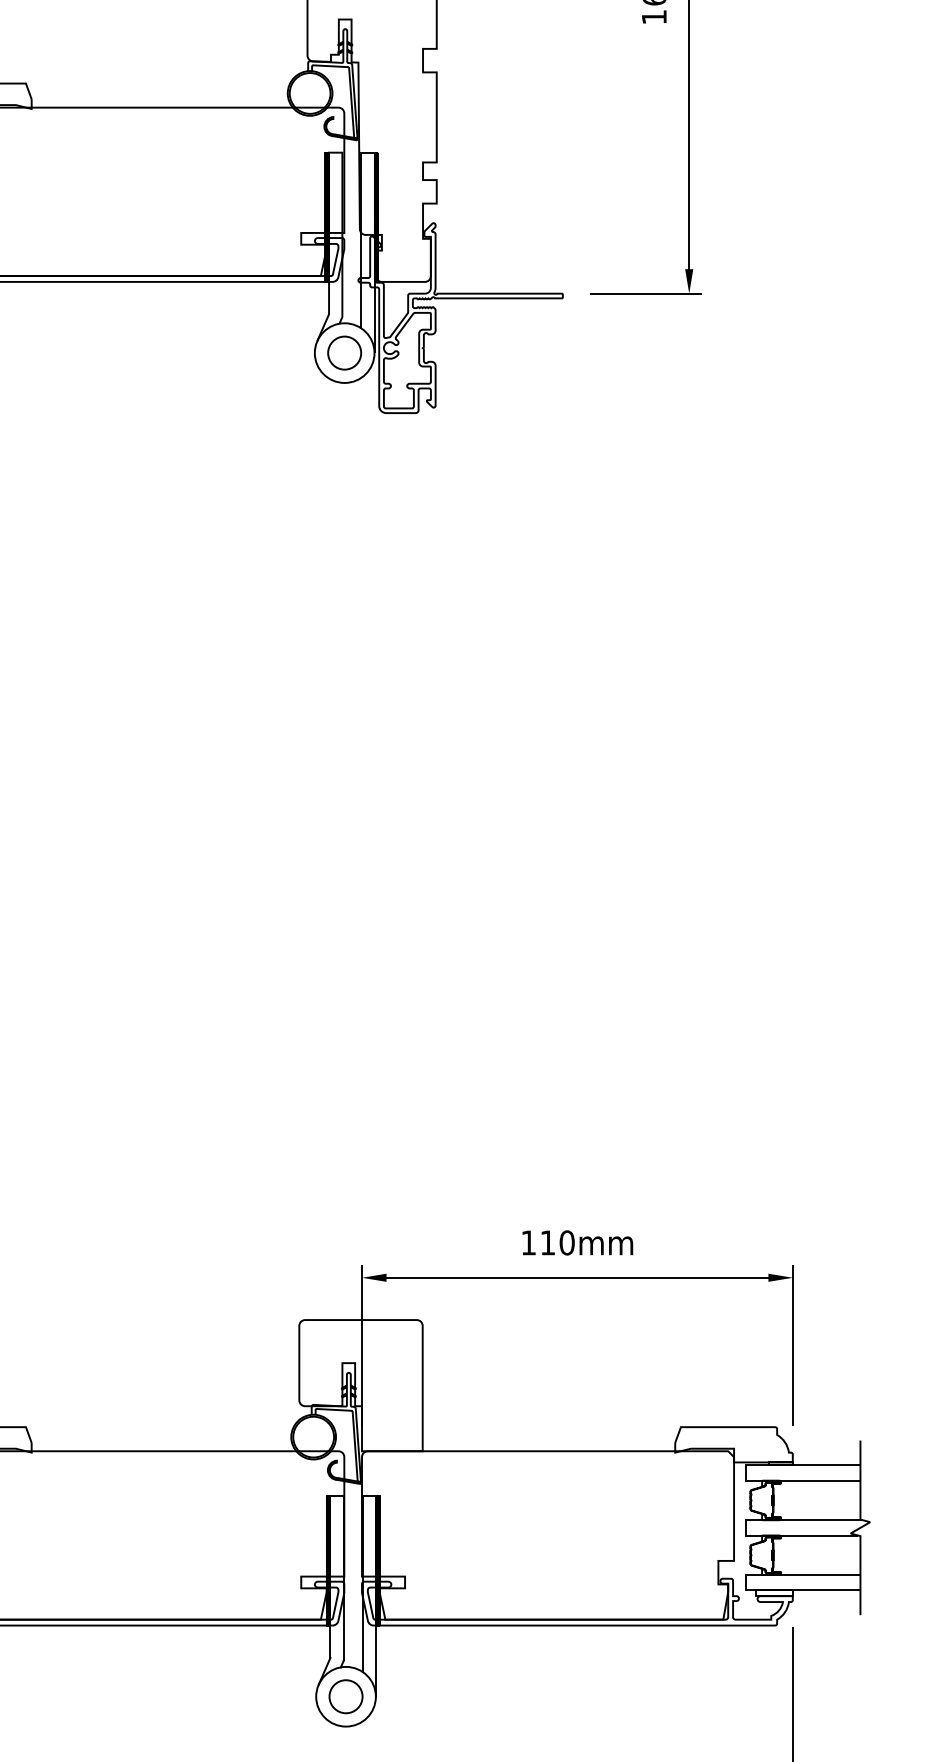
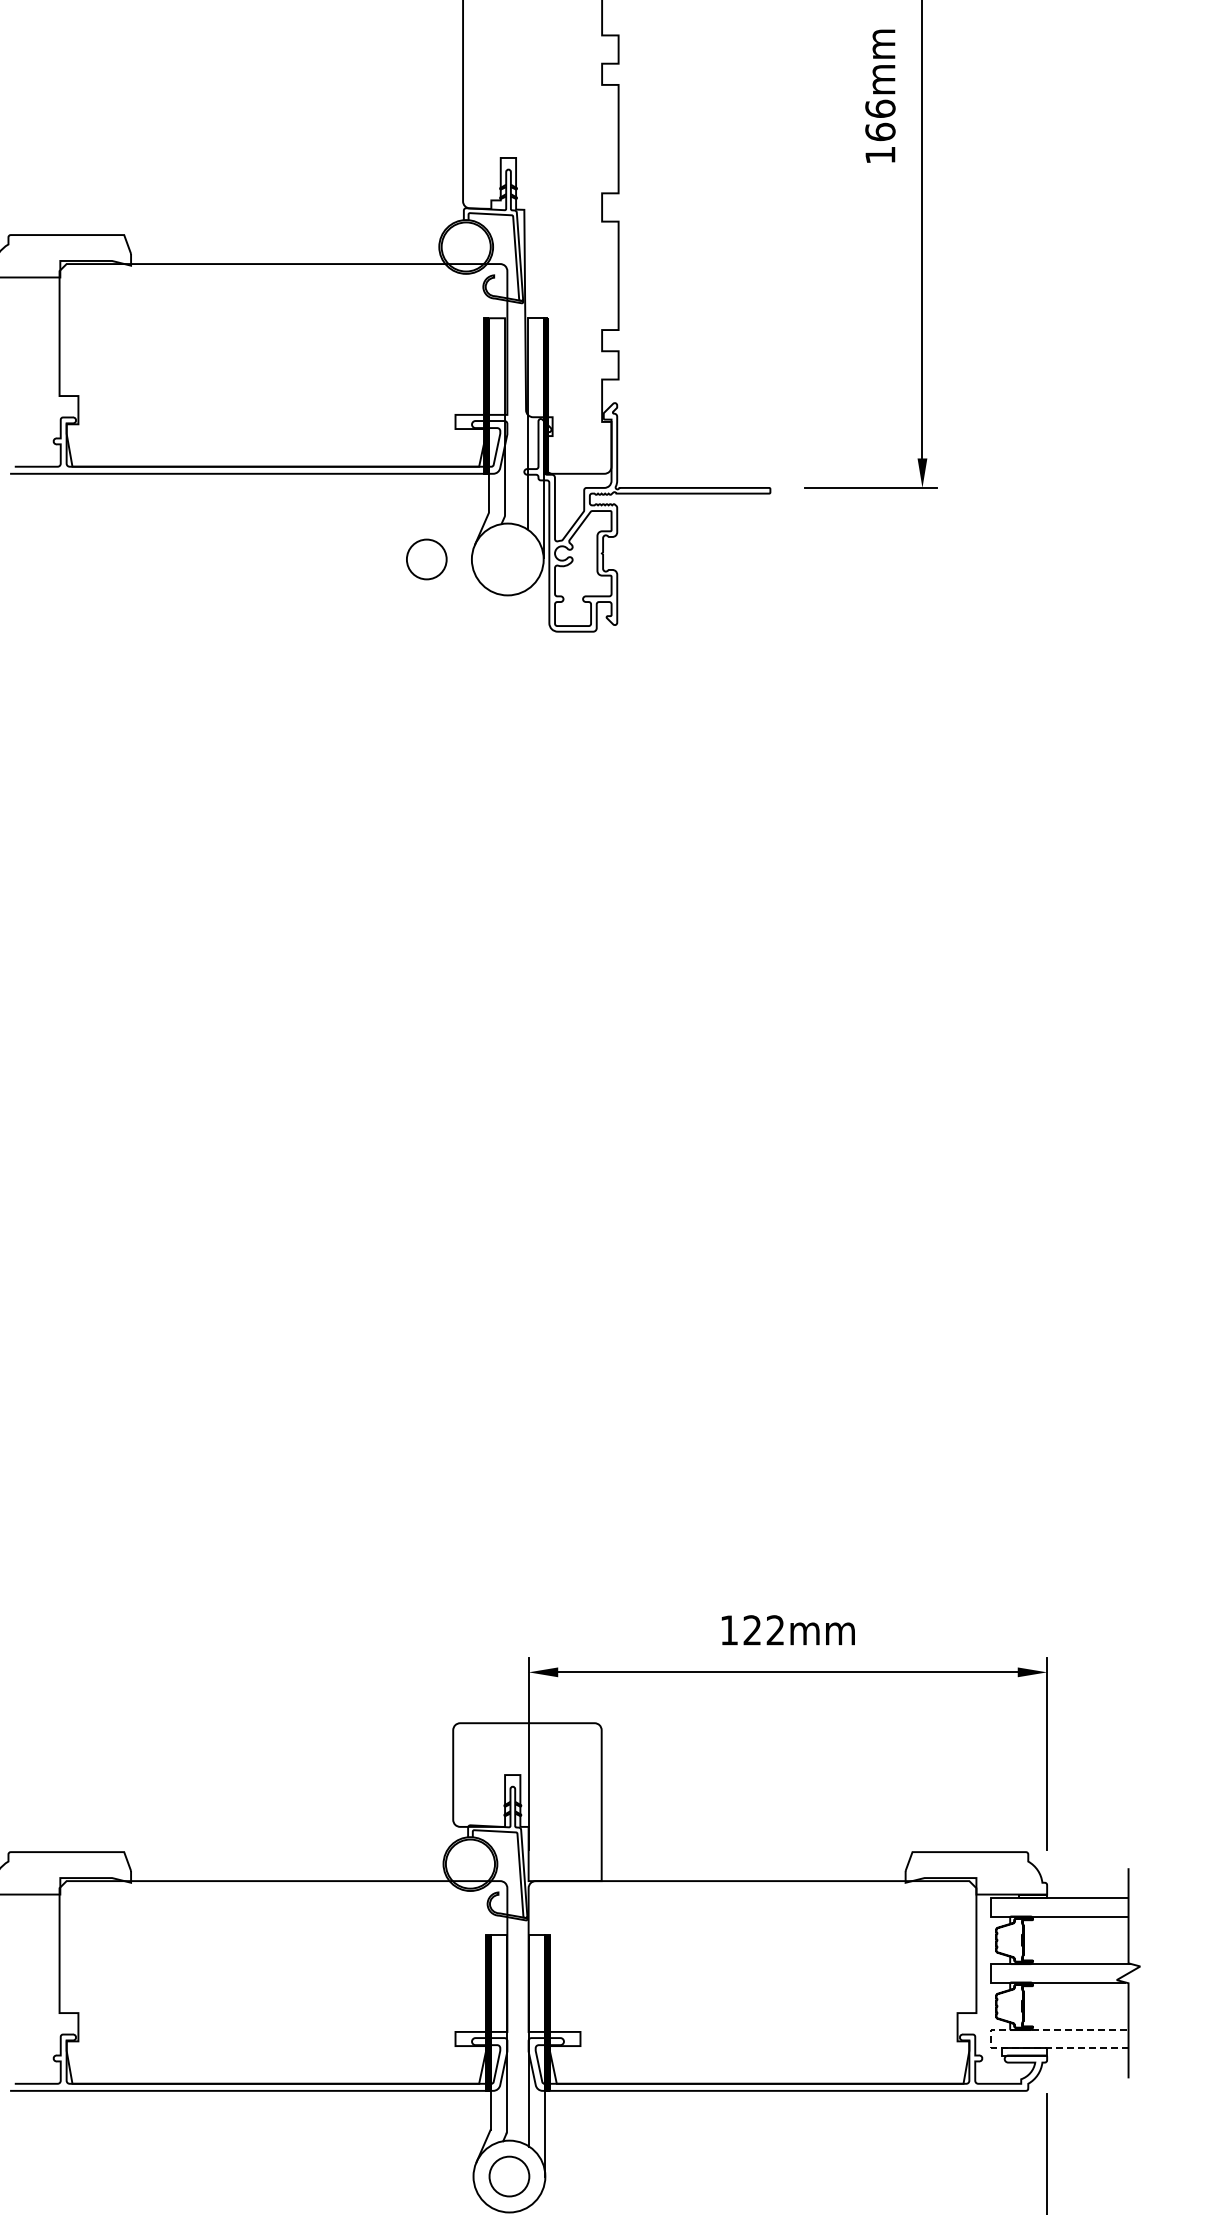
circle: (344, 353) -> (426, 559), moved
text: (557, 1243) -> (763, 1630), 110mm -> 122mm
line: (745, 1582) -> (990, 2038), solid -> dashed

